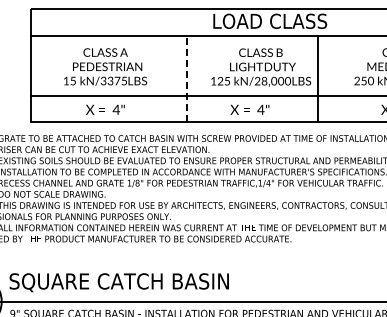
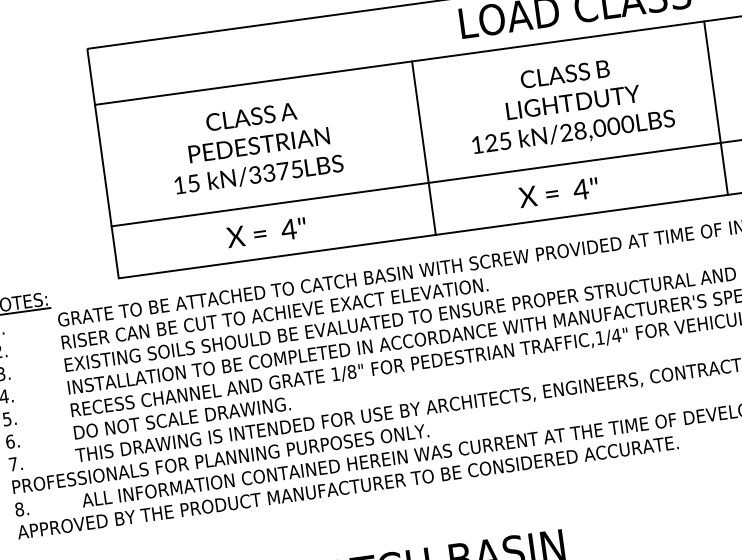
line: (187, 79) -> (424, 148), dashed -> solid
line: (317, 79) -> (715, 108), moved

